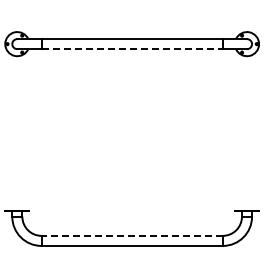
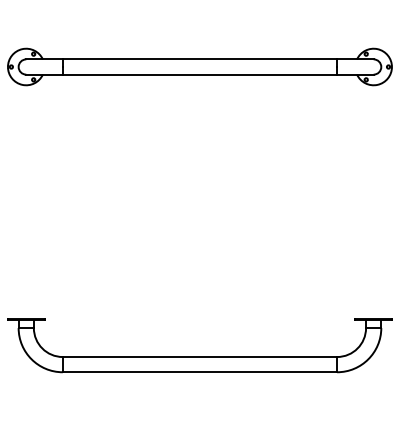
line: (132, 49) -> (200, 75), dashed -> solid
line: (132, 235) -> (200, 356), dashed -> solid

